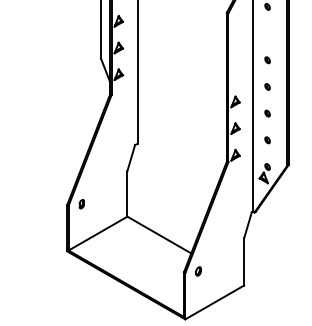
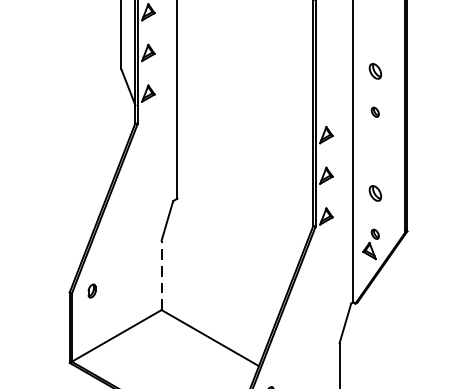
part: (267, 60) -> (375, 71), size x1.6
part: (267, 113) -> (375, 152), removed
part: (267, 140) -> (375, 193), size x1.6
line: (127, 193) -> (161, 274), solid -> dashed

